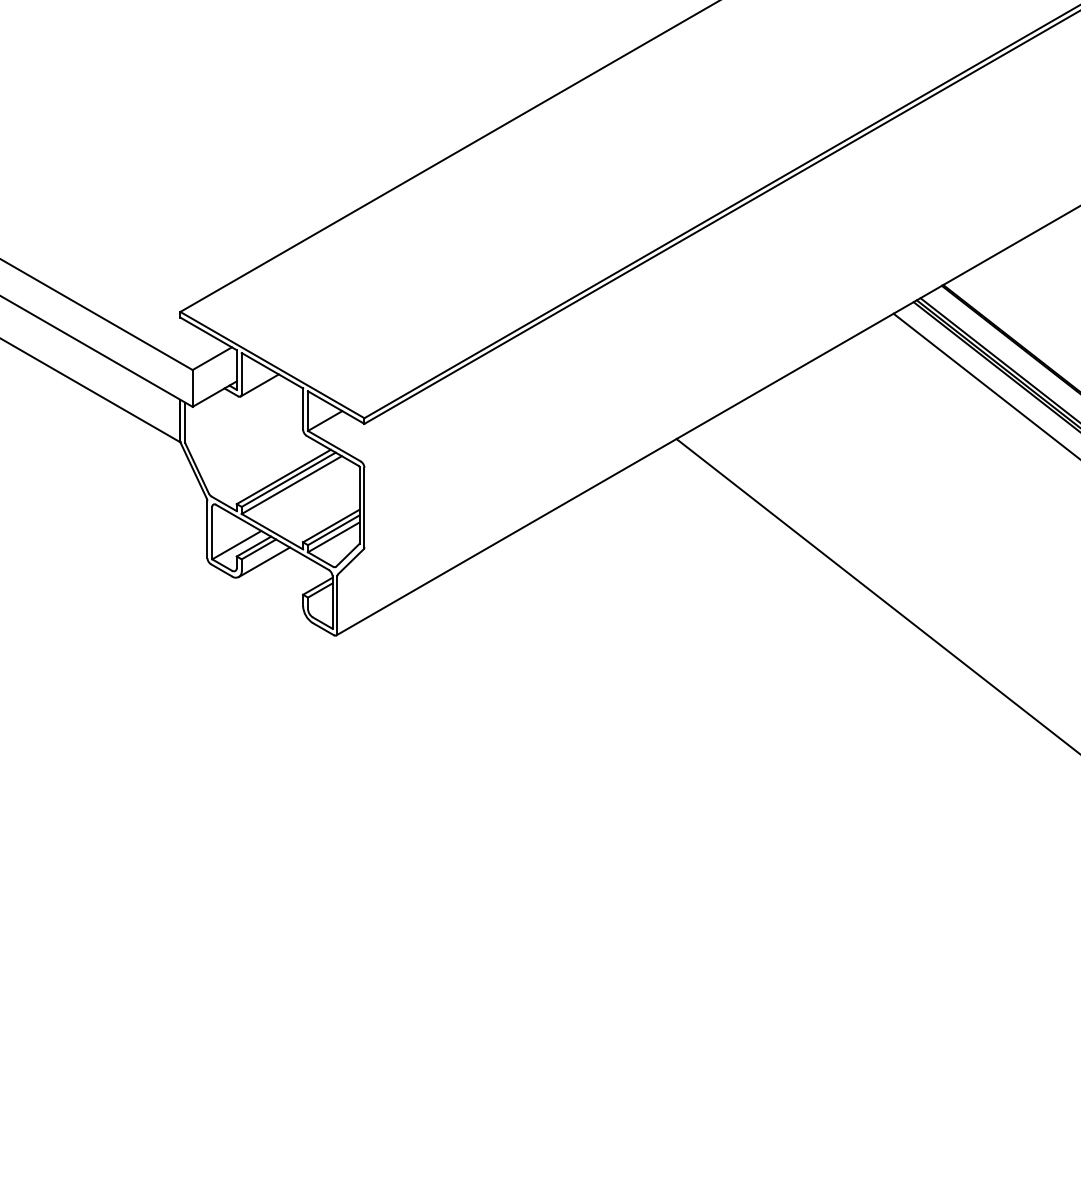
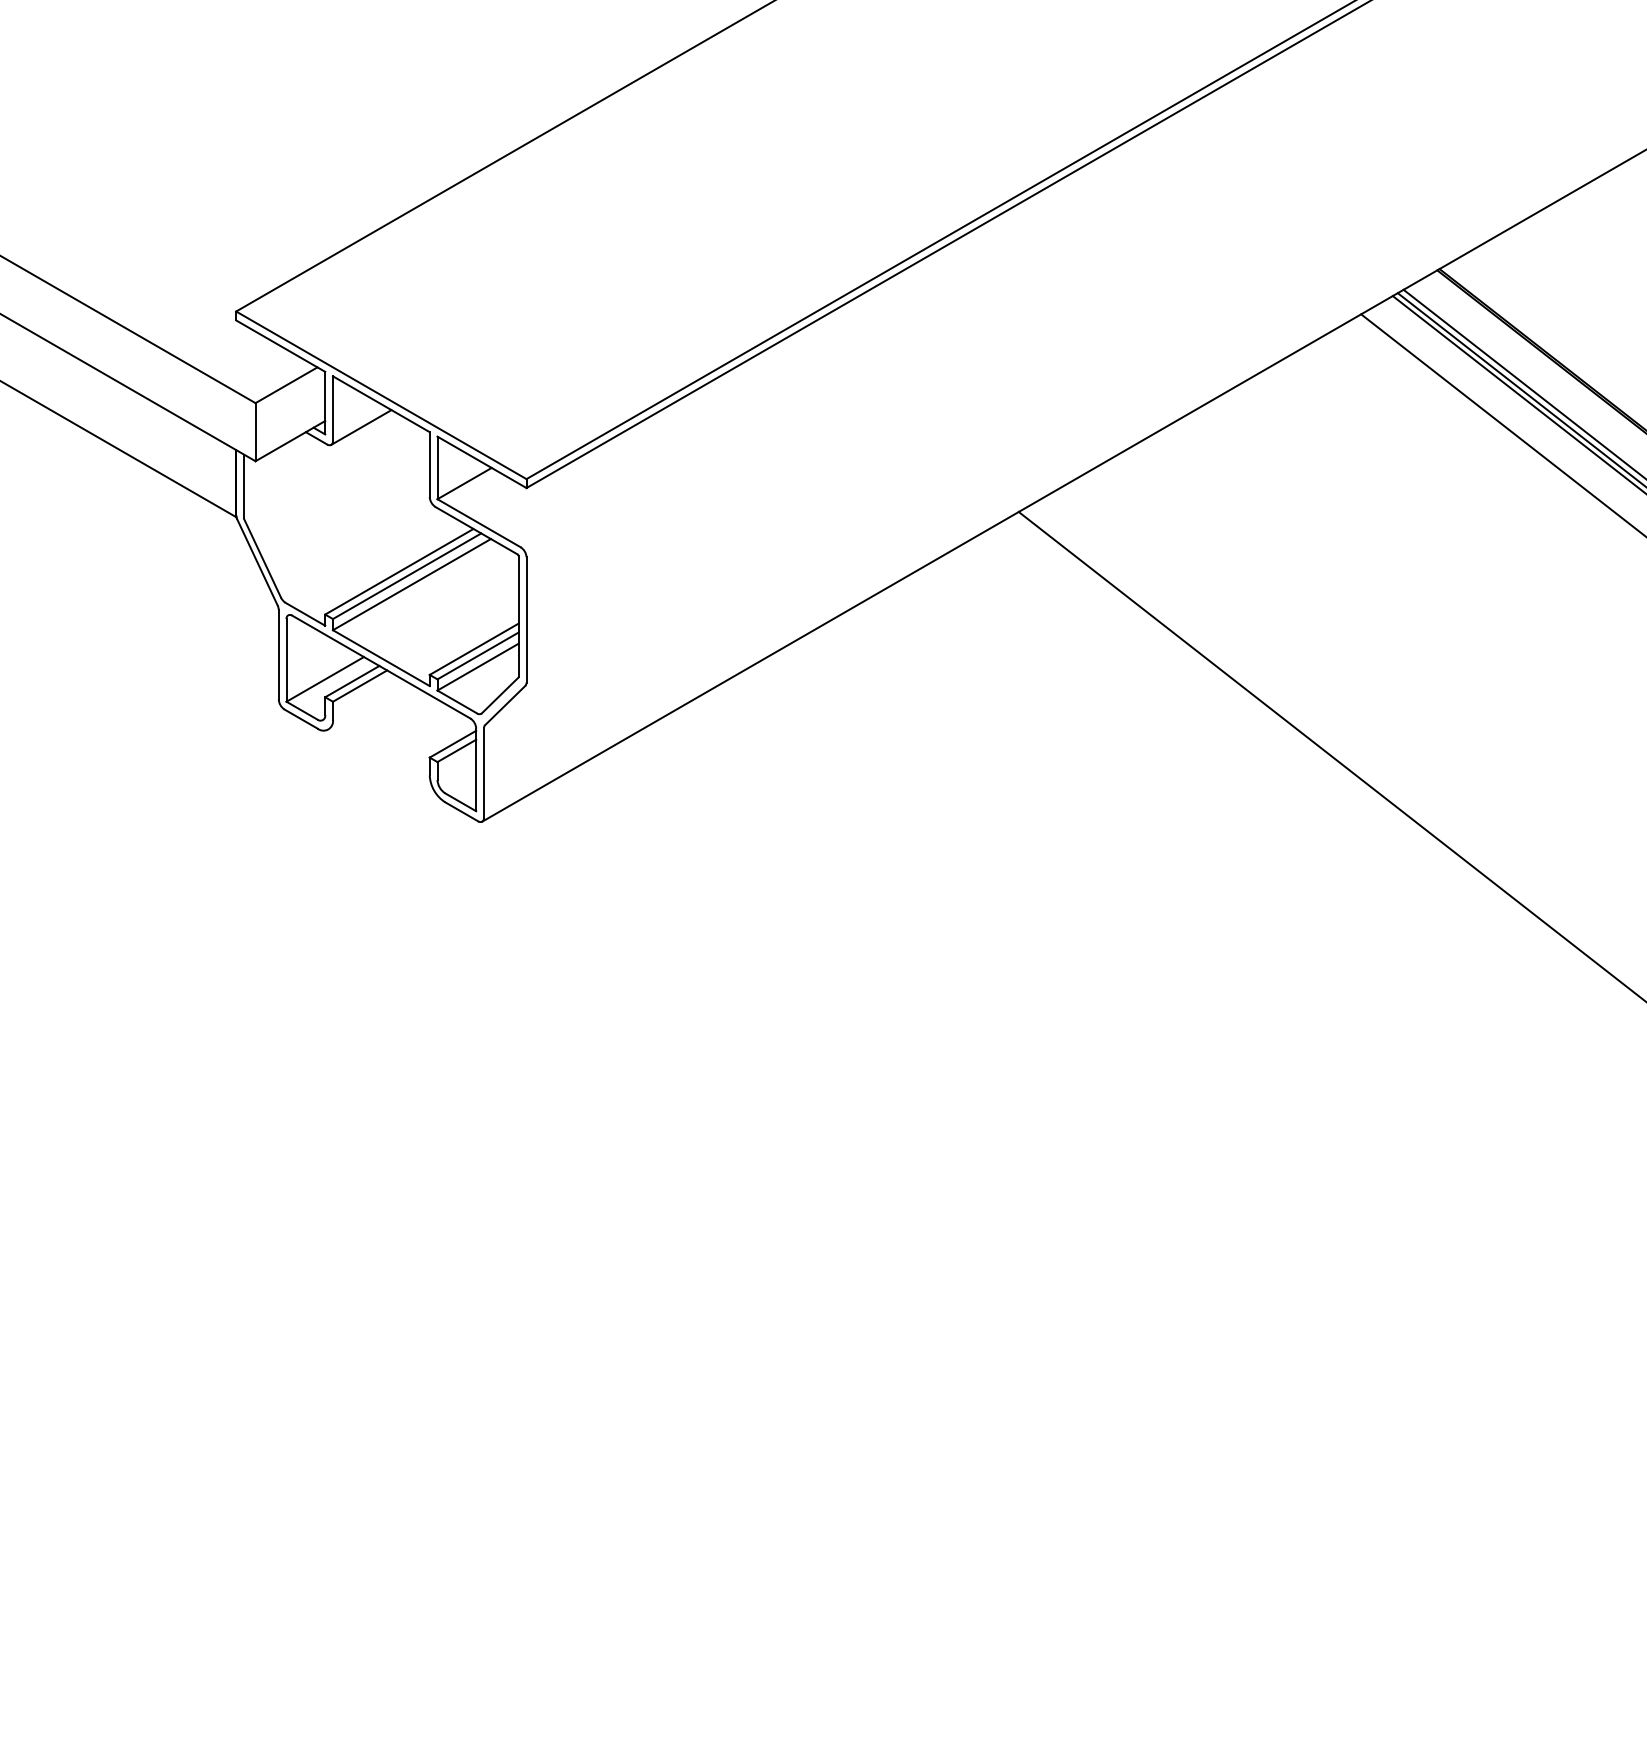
line: (264, 562) -> (368, 706), removed

